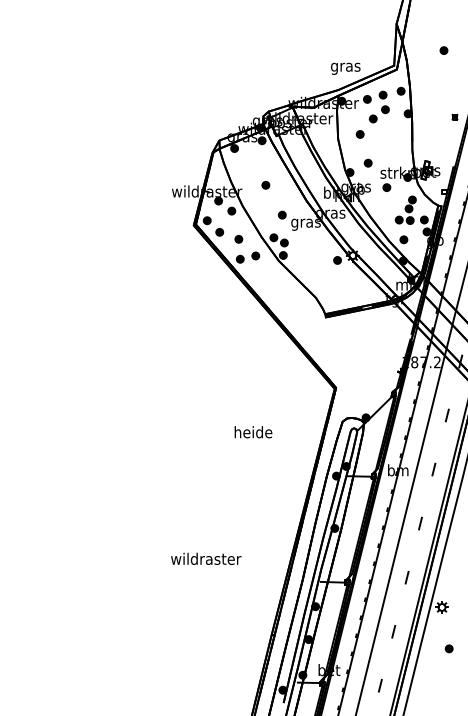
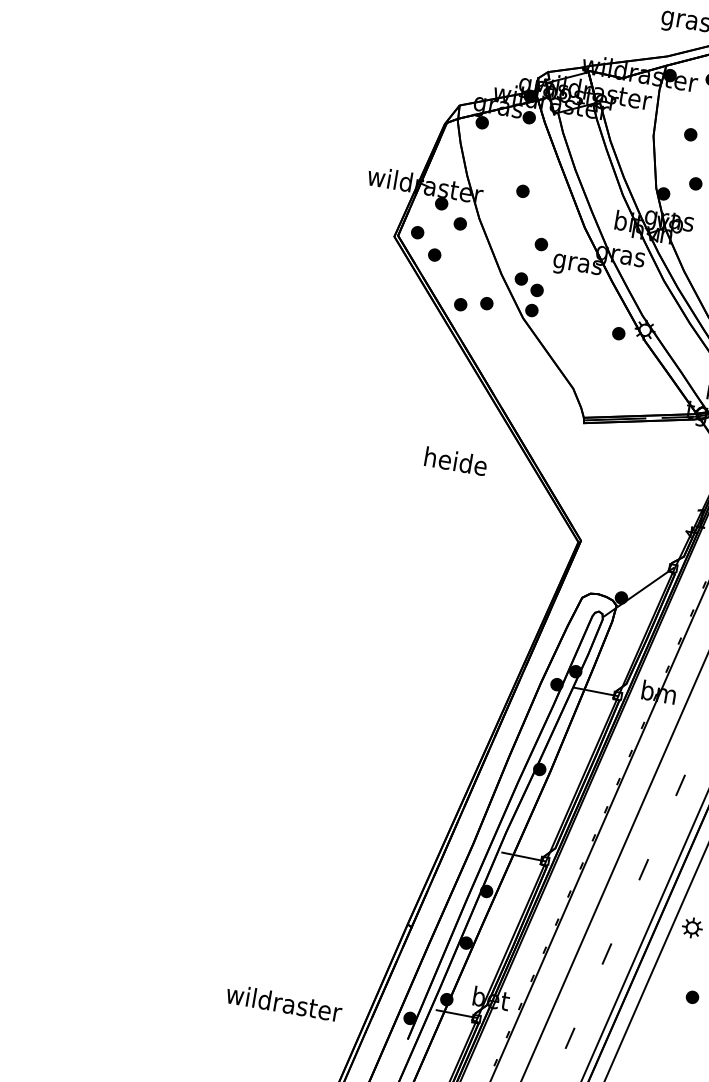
part: (238, 239) -> (463, 271), removed
text: (253, 432) -> (455, 461), moved
text: (206, 558) -> (284, 1002), moved

